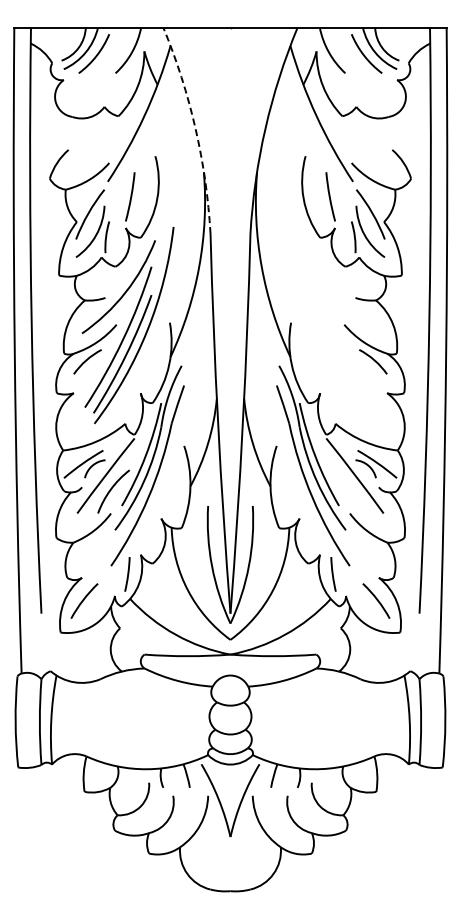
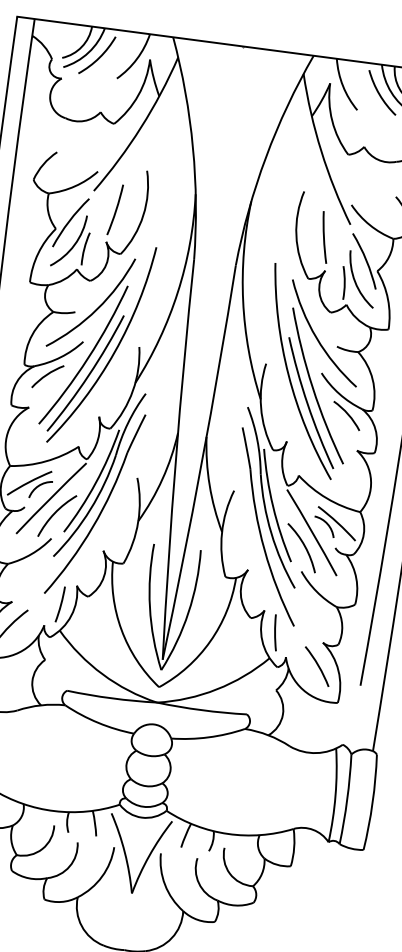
arc: (195, 128) -> (192, 147), dashed -> solid
part: (332, 325) -> (309, 372), added
arc: (348, 489) -> (303, 546), added

